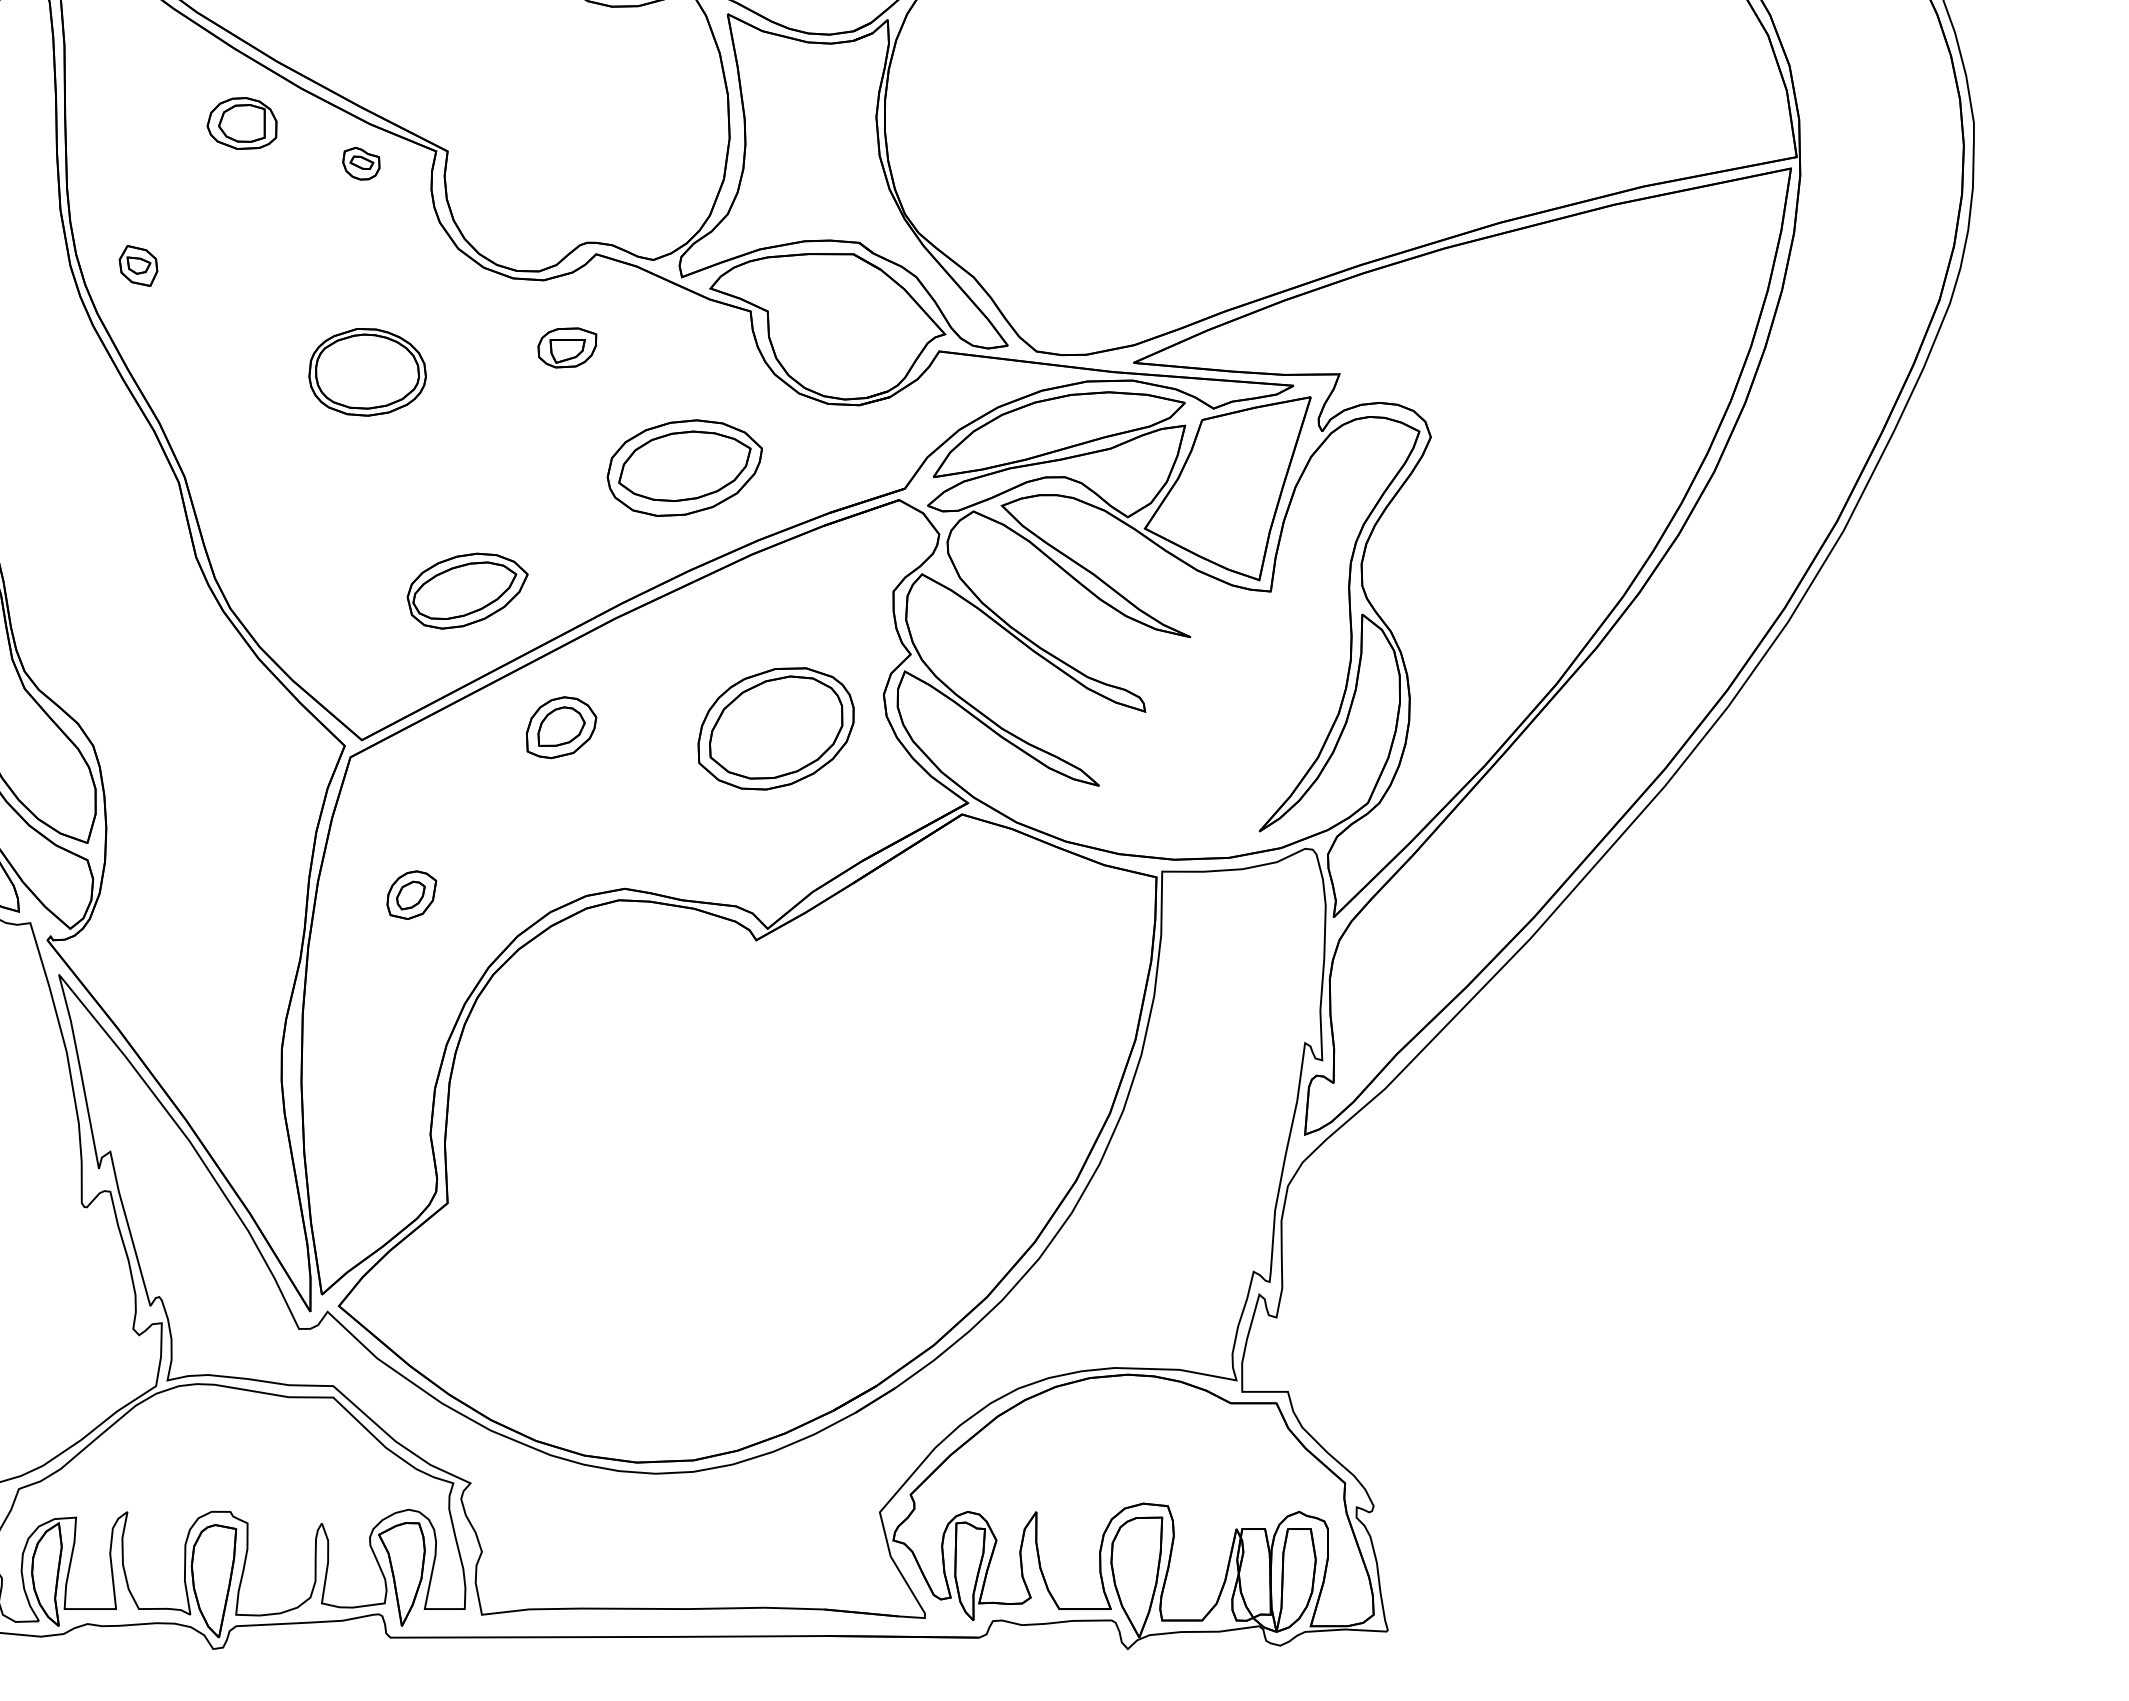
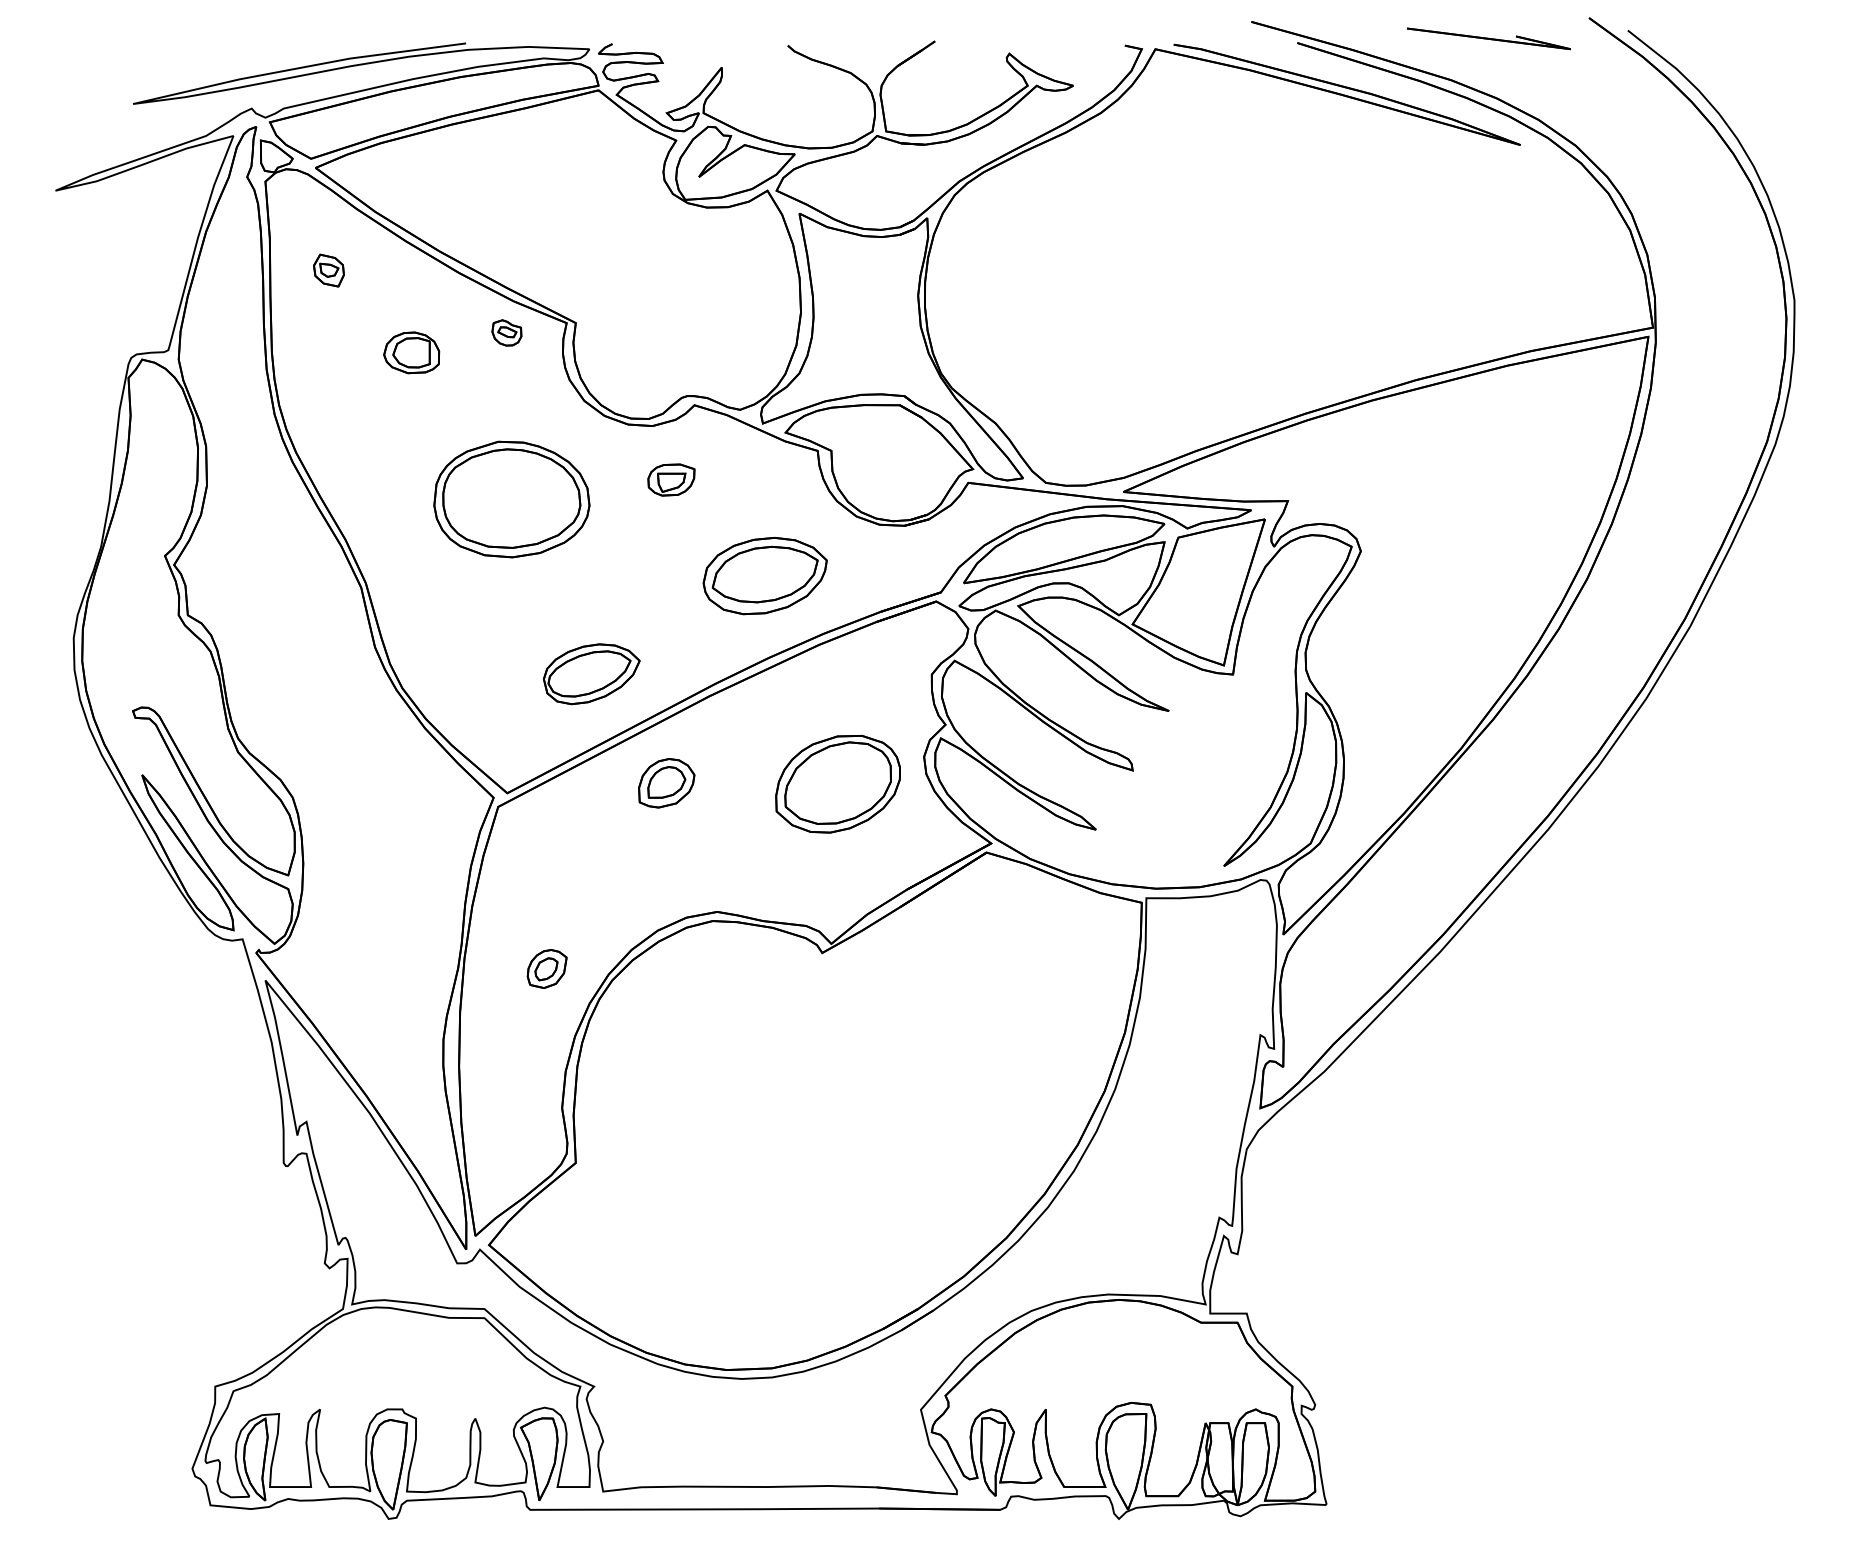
part: (241, 123) -> (411, 352), moved
part: (137, 265) -> (328, 270), moved
part: (367, 372) -> (511, 499), size x1.67
part: (410, 894) -> (546, 968), moved

